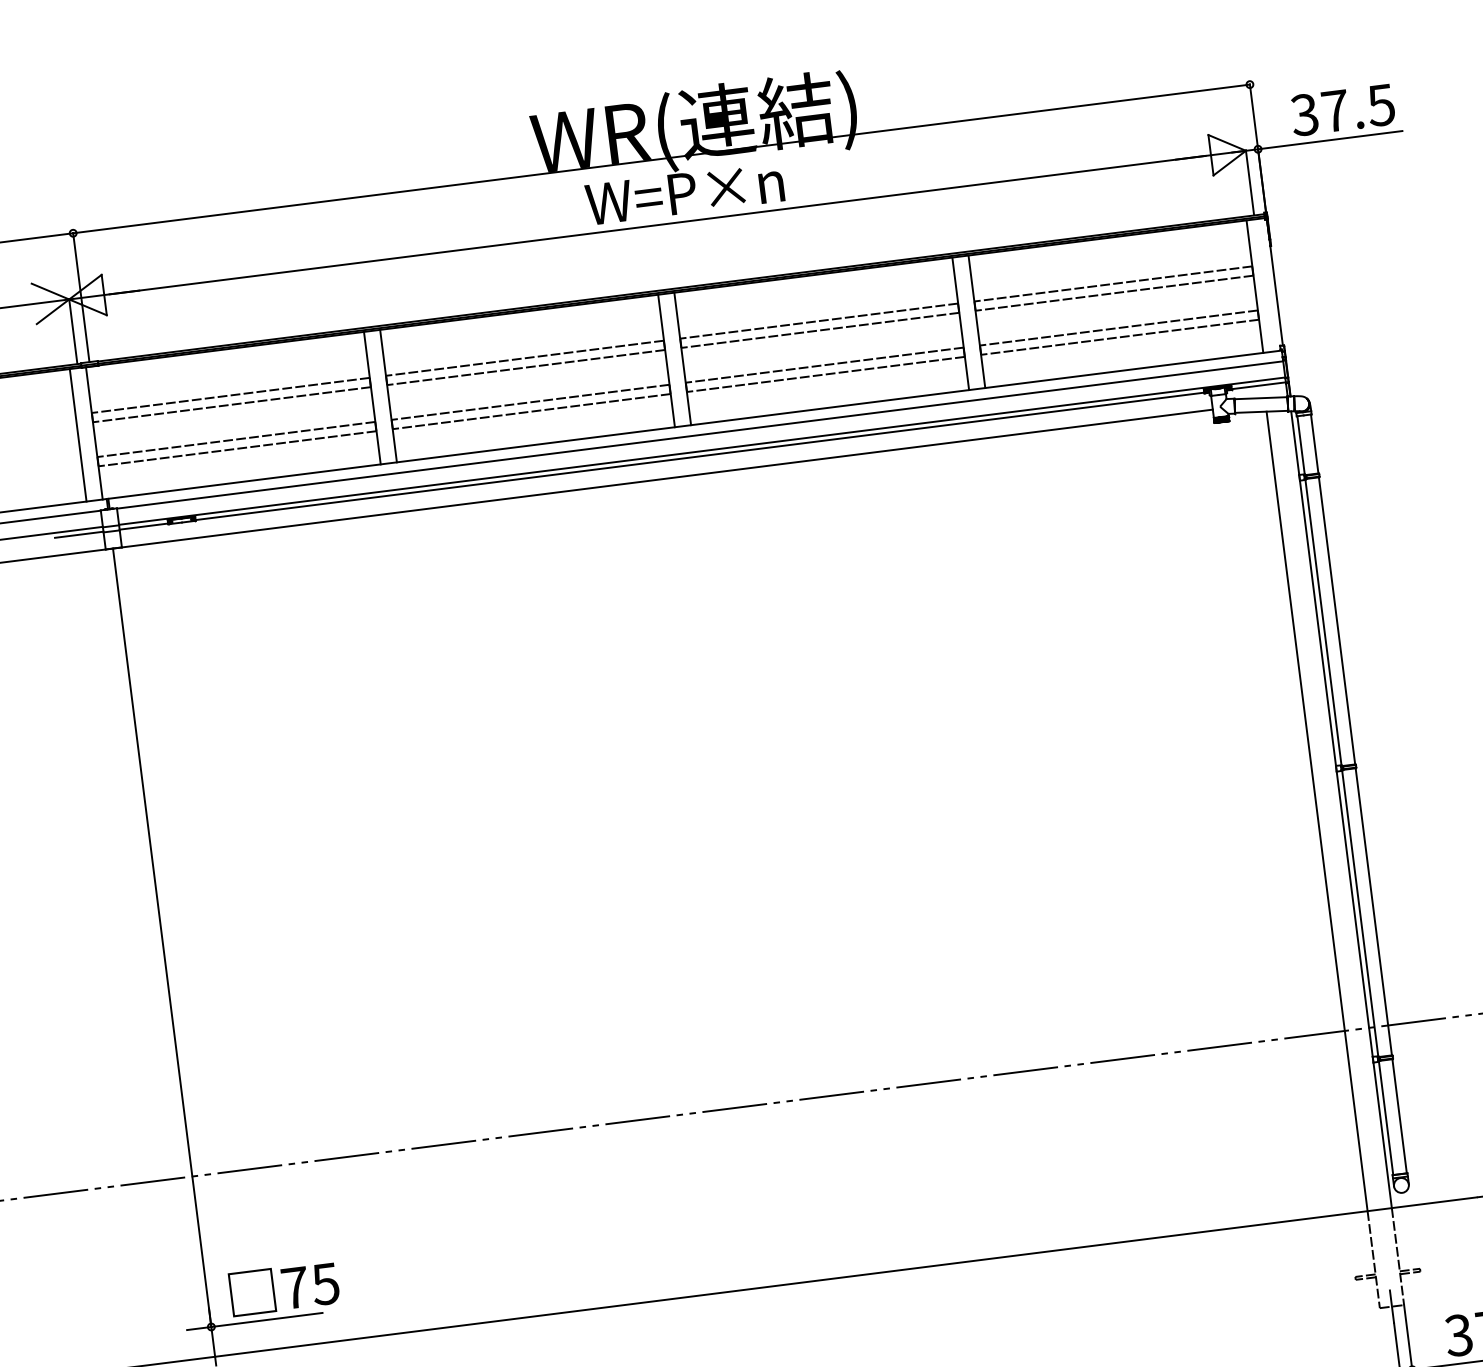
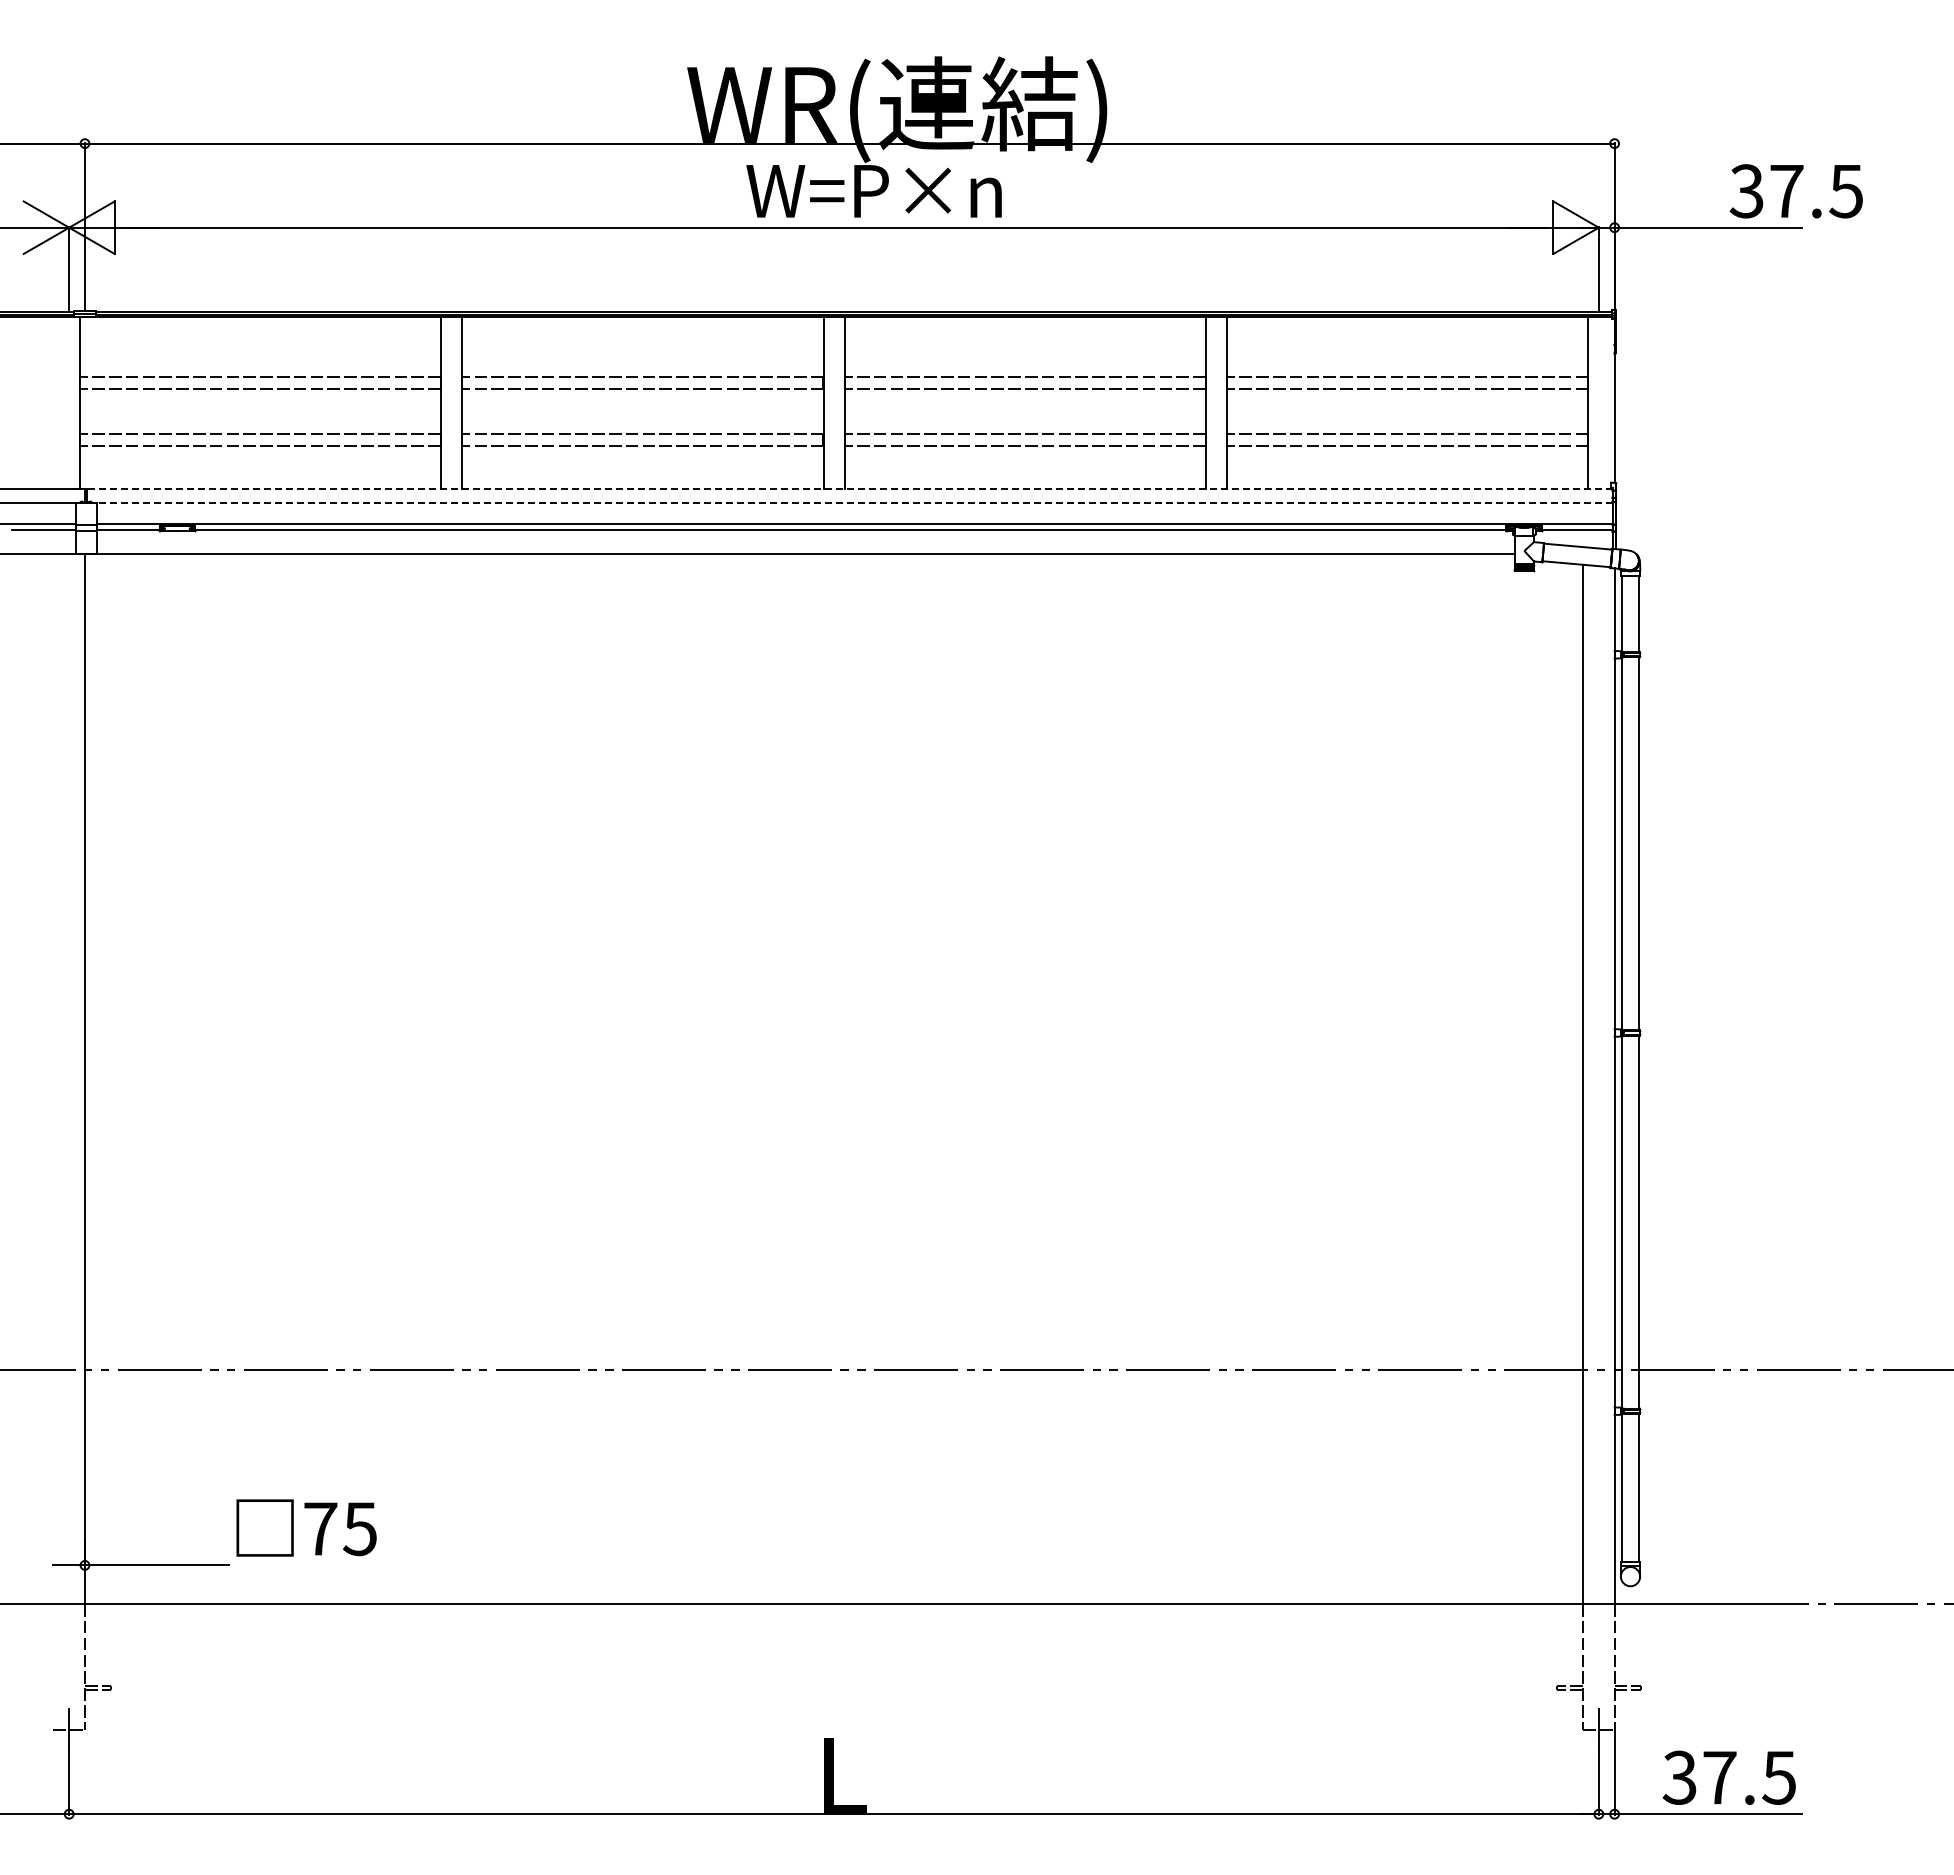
text: (1342, 110) -> (1795, 191), moved
line: (694, 425) -> (849, 489), solid -> dashed
line: (77, 434) -> (58, 402), removed
line: (700, 435) -> (854, 503), solid -> dashed
text: (284, 1288) -> (306, 1527), moved

